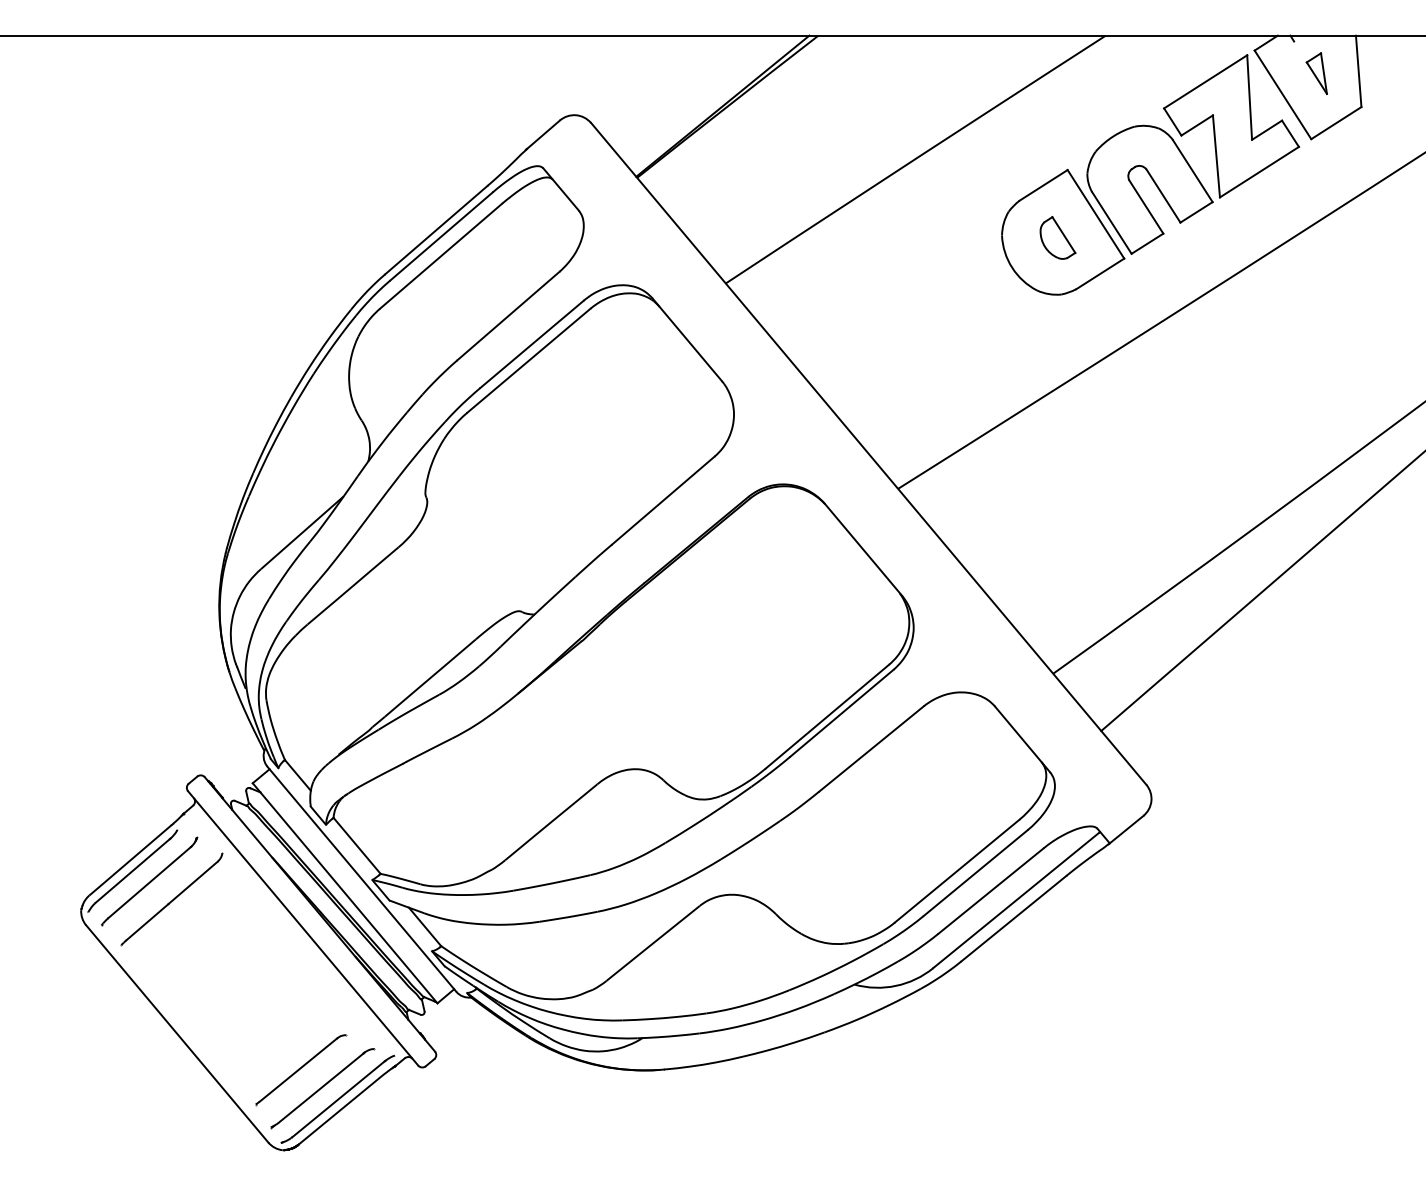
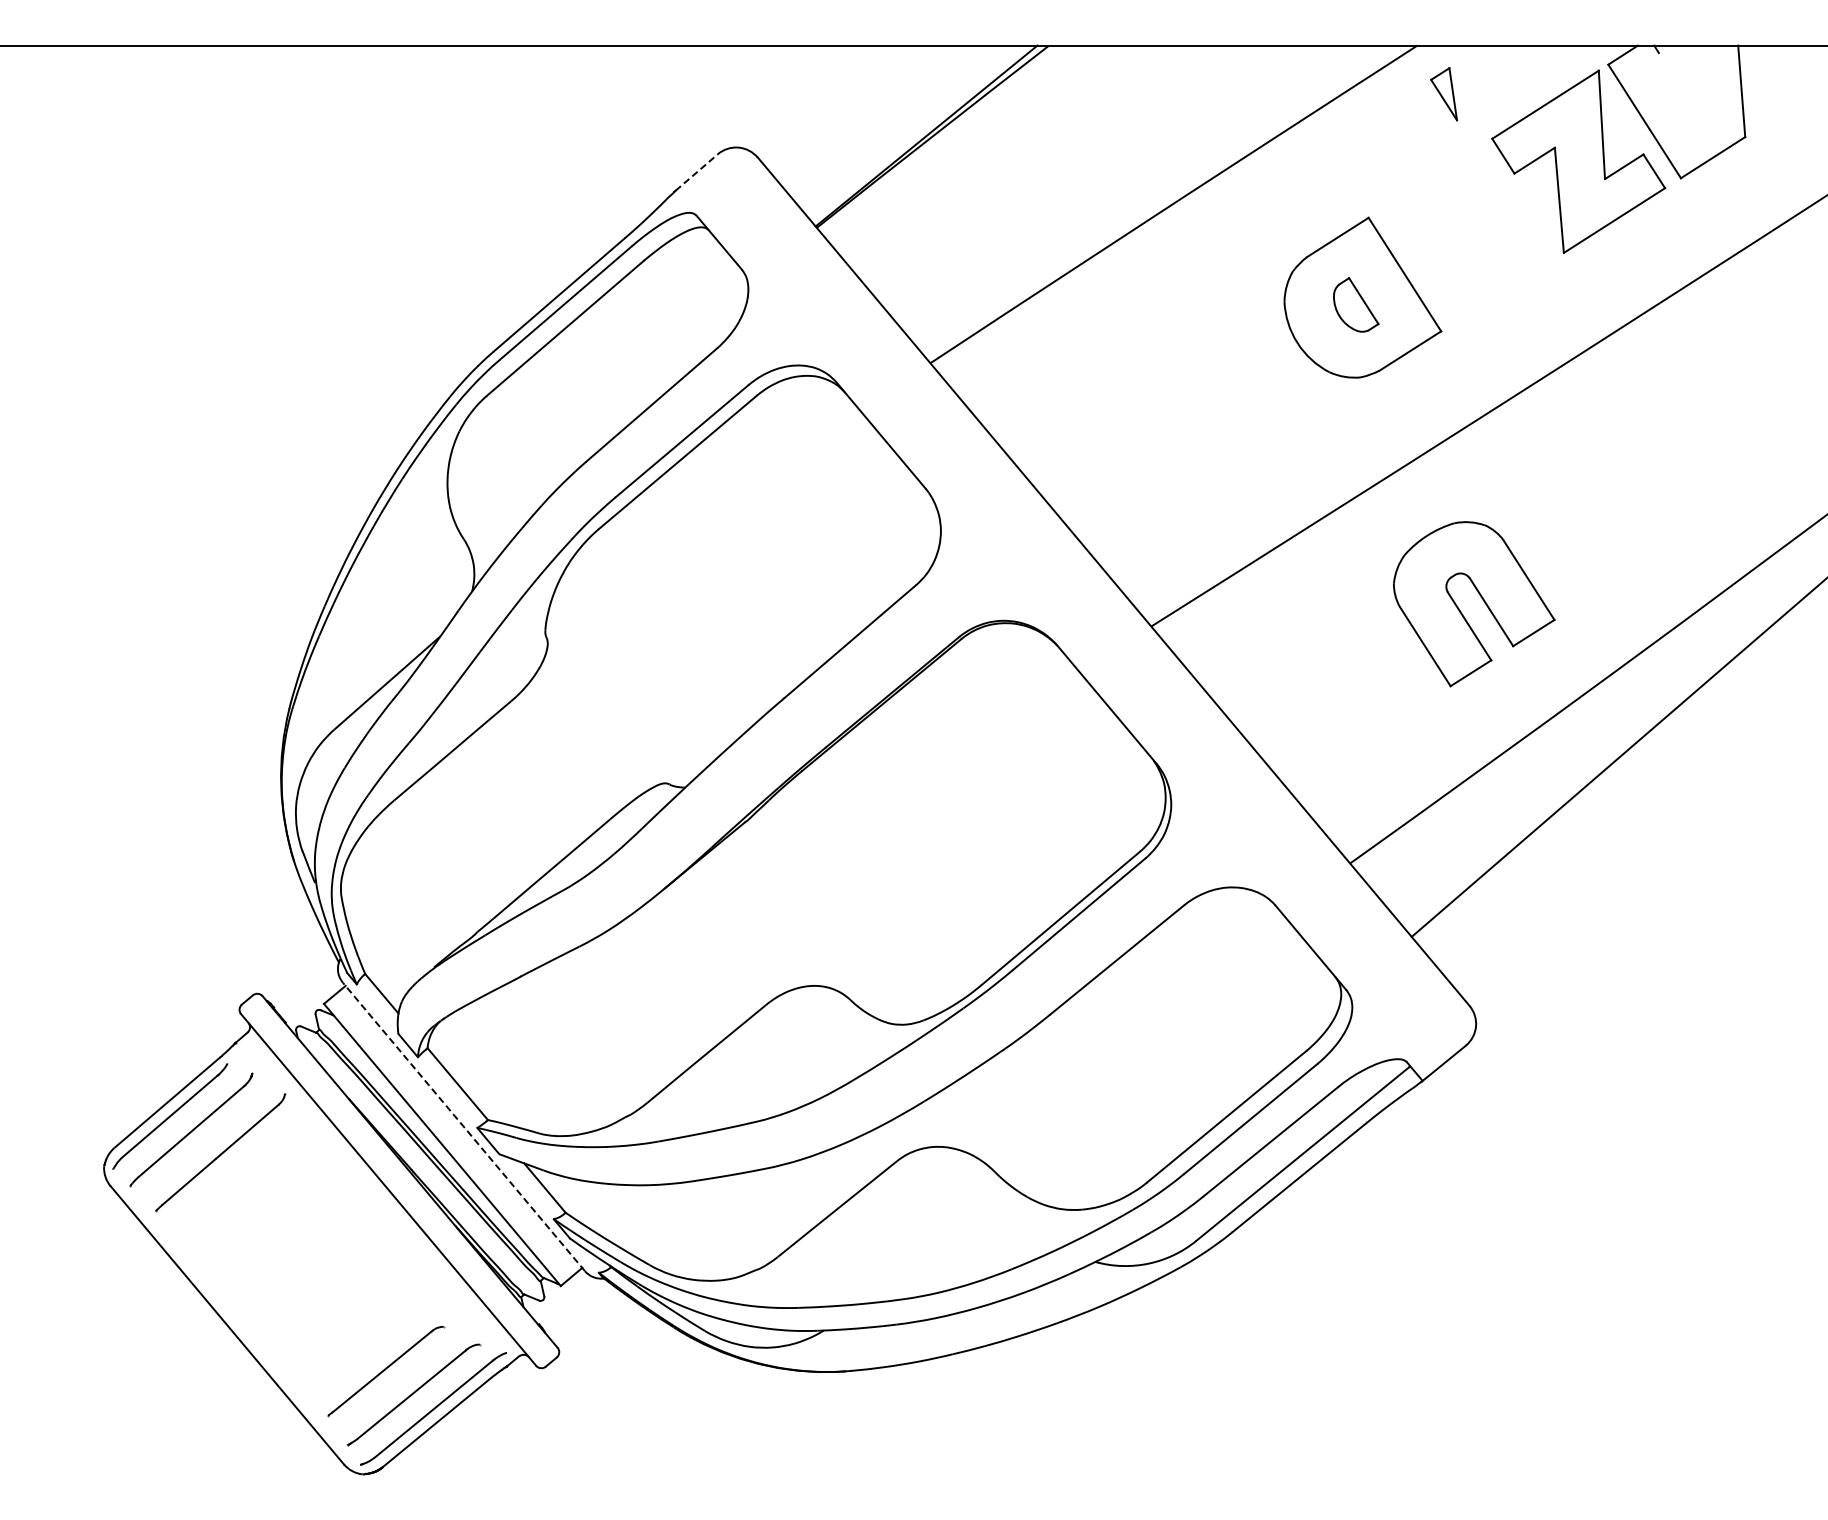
part: (1317, 73) -> (1444, 94), moved
line: (543, 134) -> (696, 172), solid -> dashed
part: (1156, 186) -> (1482, 600), moved
line: (361, 878) -> (463, 1126), solid -> dashed

